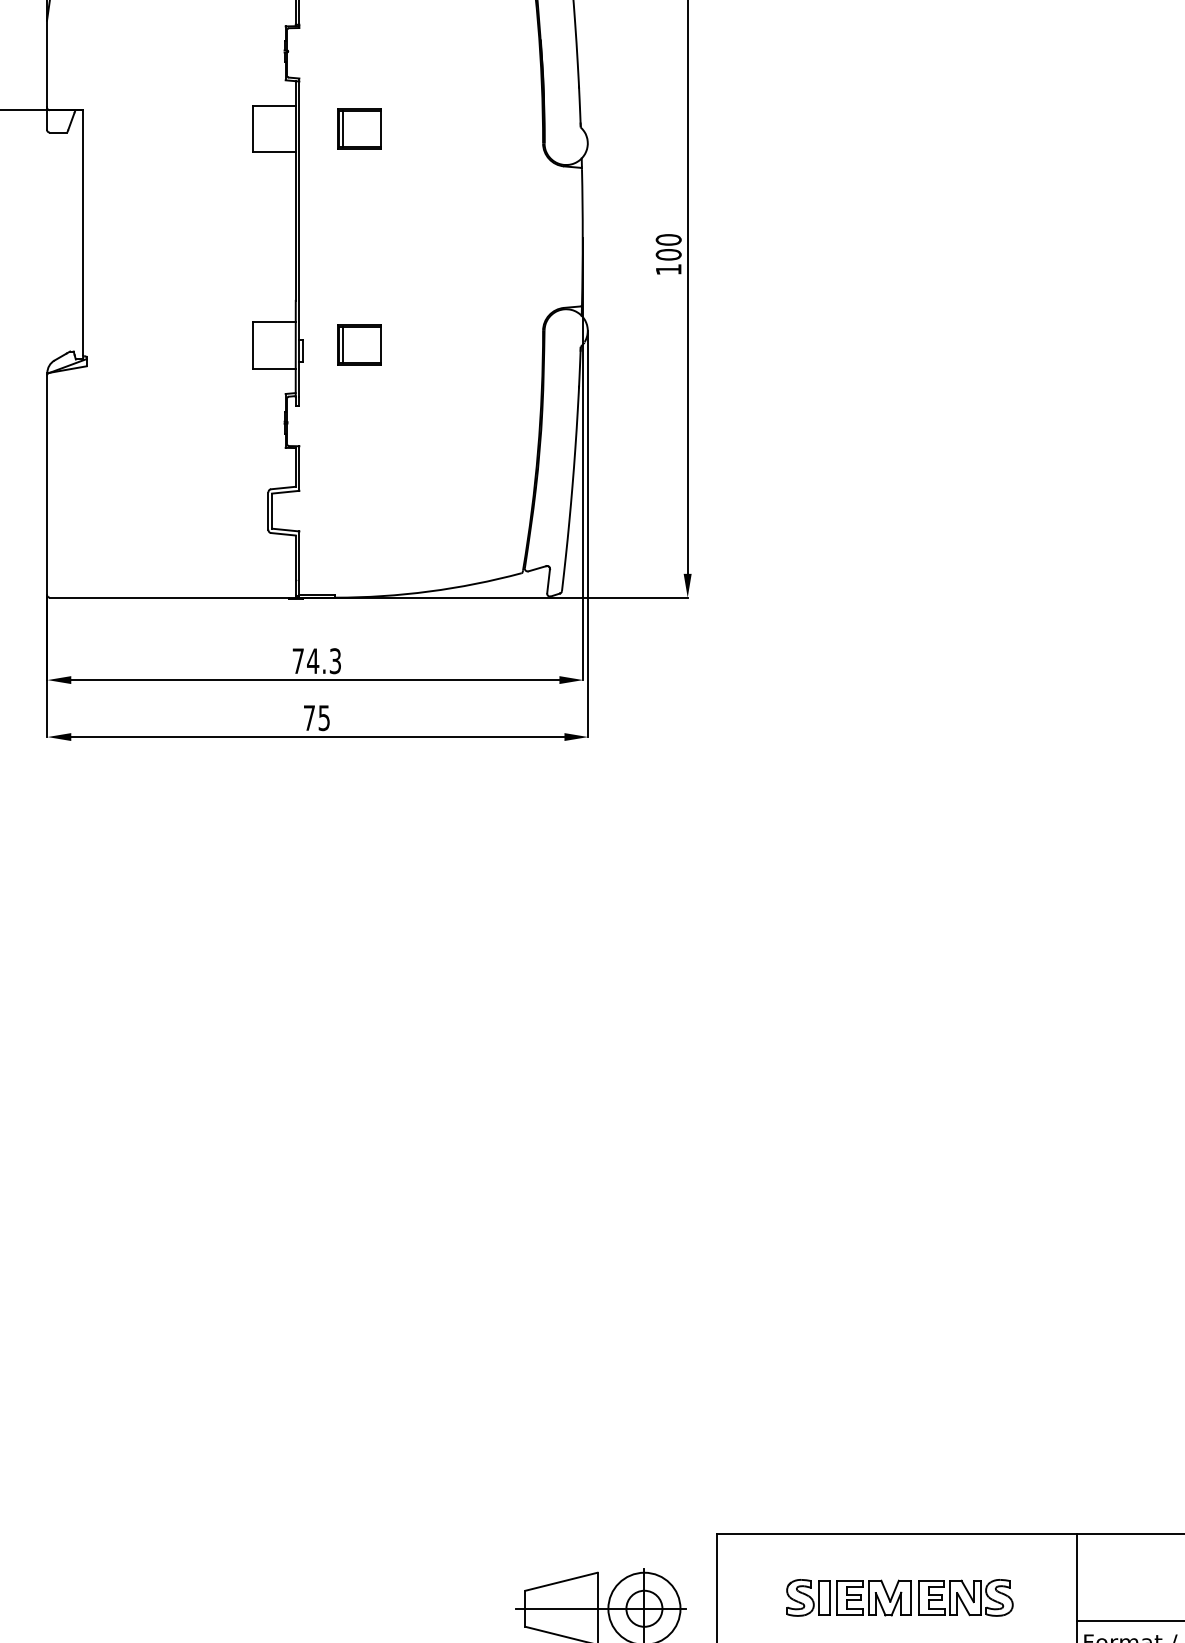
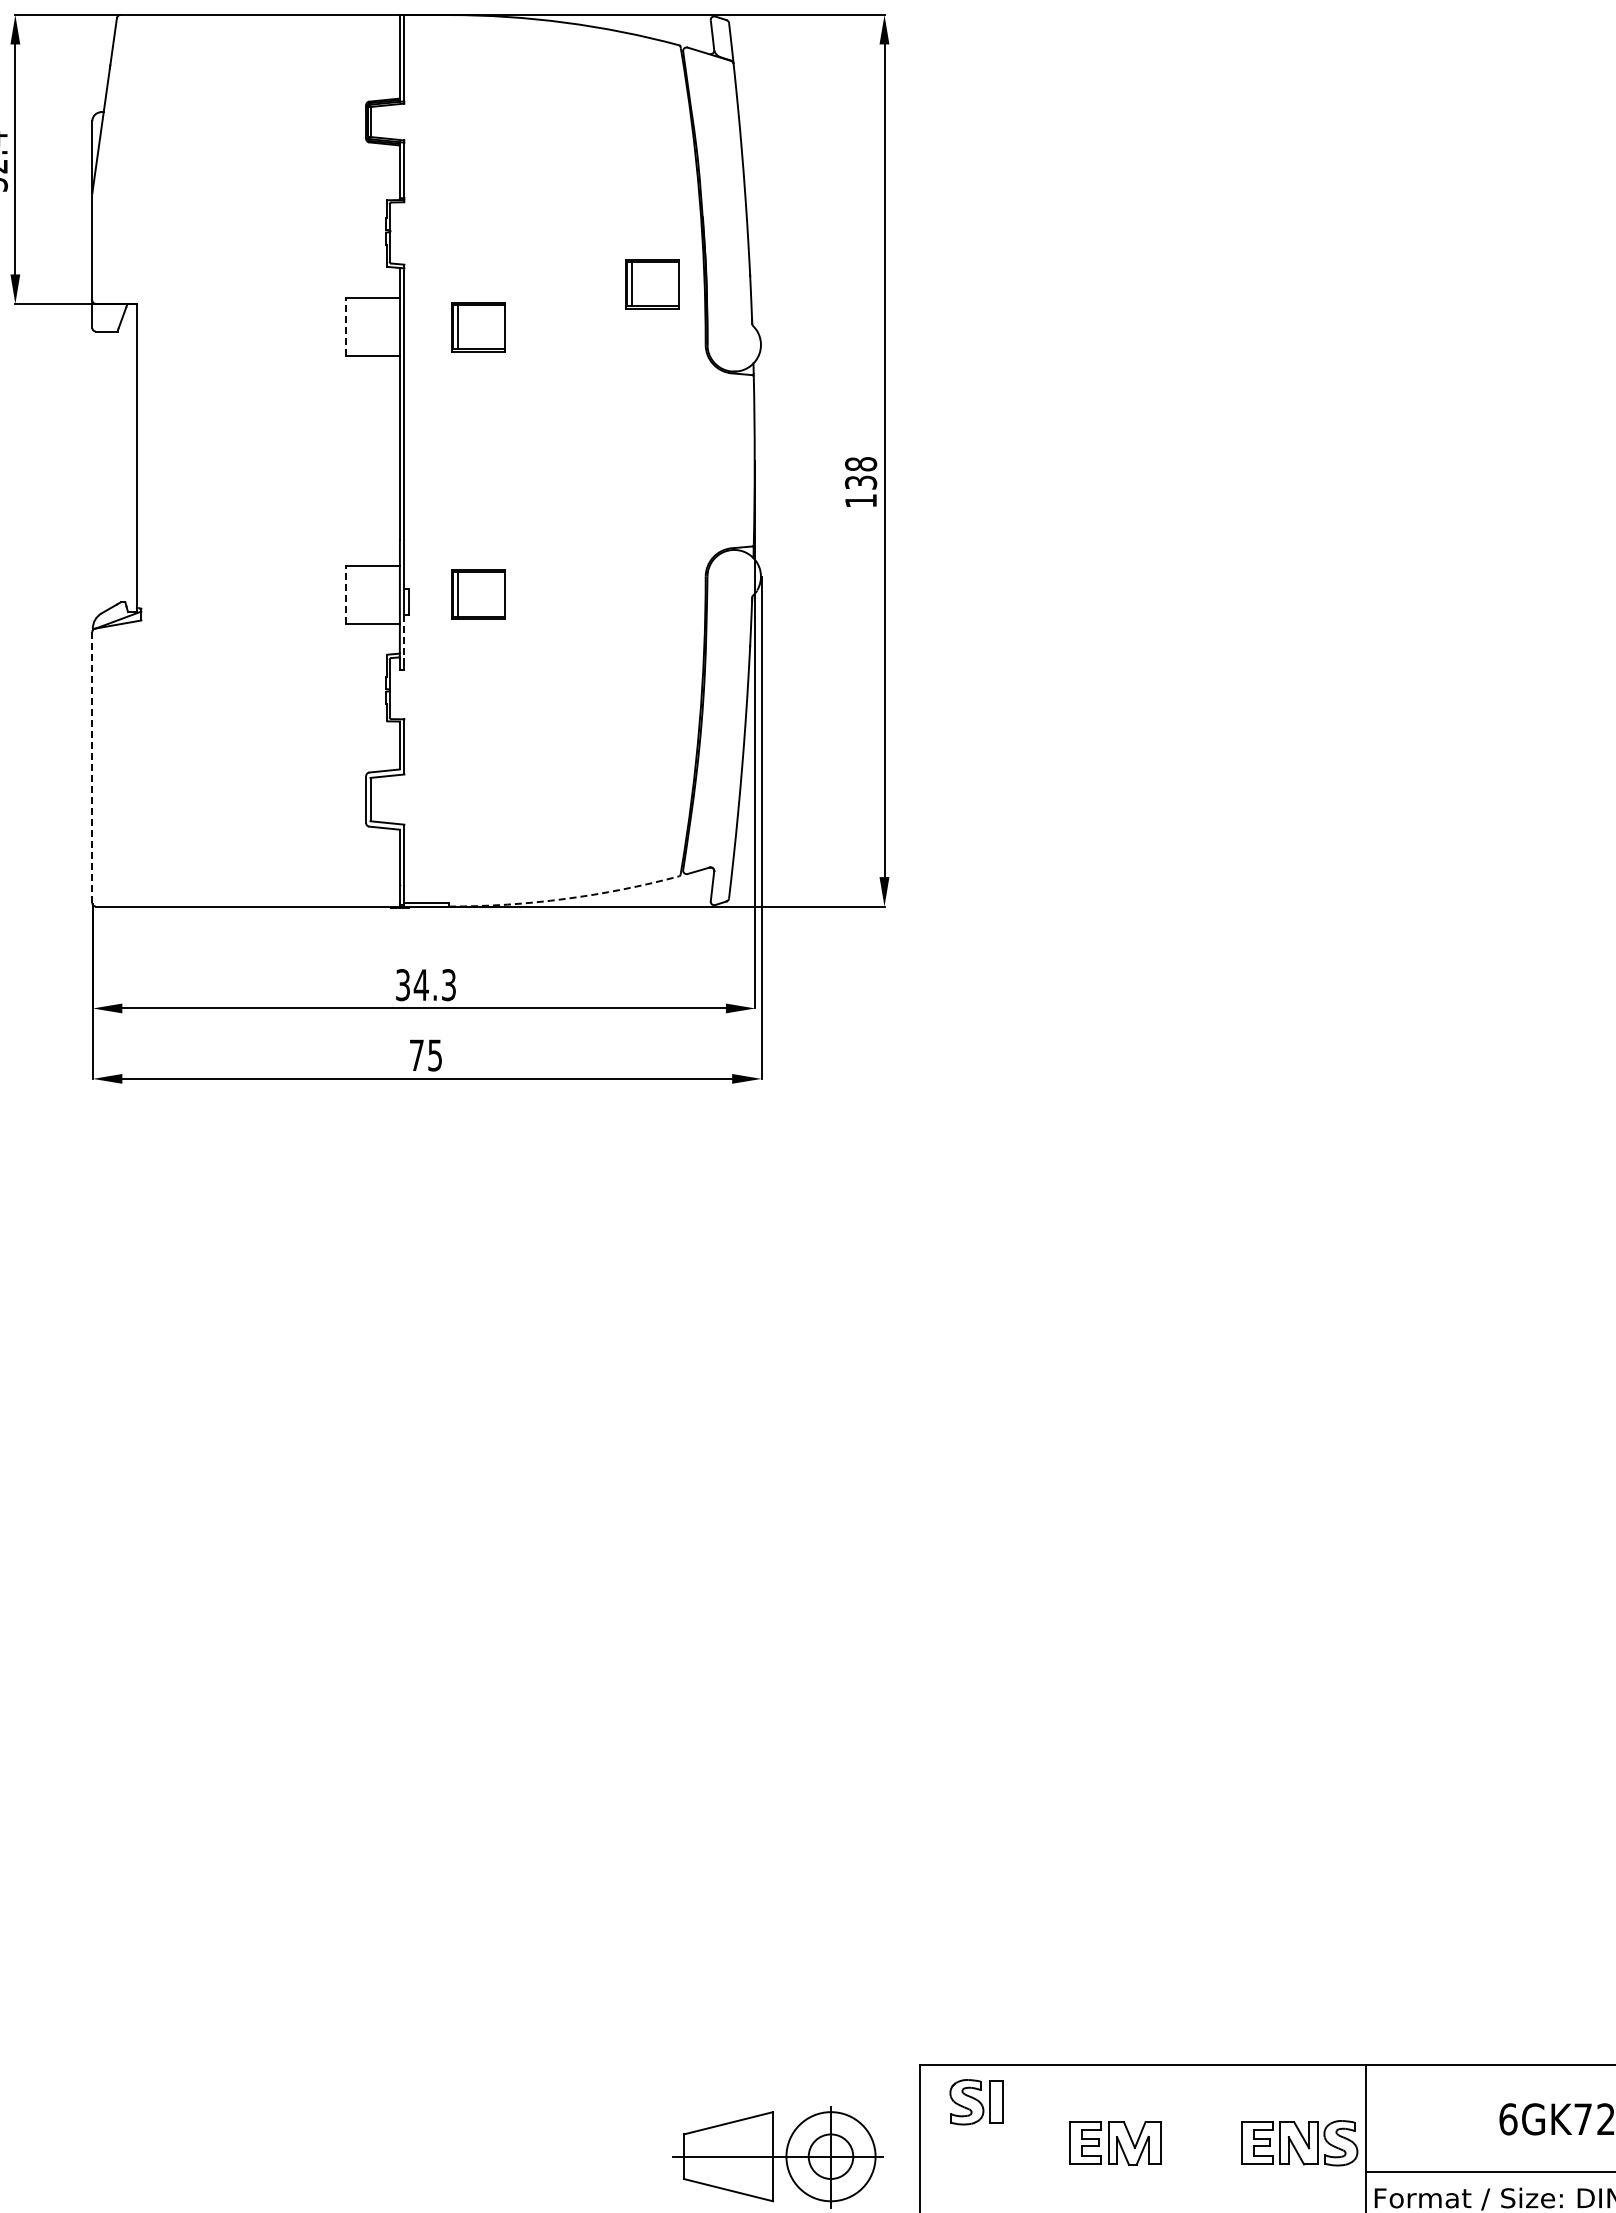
part: (500, 94) -> (652, 284), added
line: (252, 129) -> (346, 327), solid -> dashed
text: (669, 247) -> (861, 473), 100 -> 138
line: (252, 345) -> (346, 594), solid -> dashed
line: (299, 379) -> (404, 636), solid -> dashed
line: (47, 486) -> (92, 768), solid -> dashed
arc: (429, 591) -> (565, 898), solid -> dashed
text: (297, 661) -> (402, 985), 74.3 -> 34.3
part: (808, 1598) -> (976, 2102), moved
part: (965, 1598) -> (1299, 2143), moved

